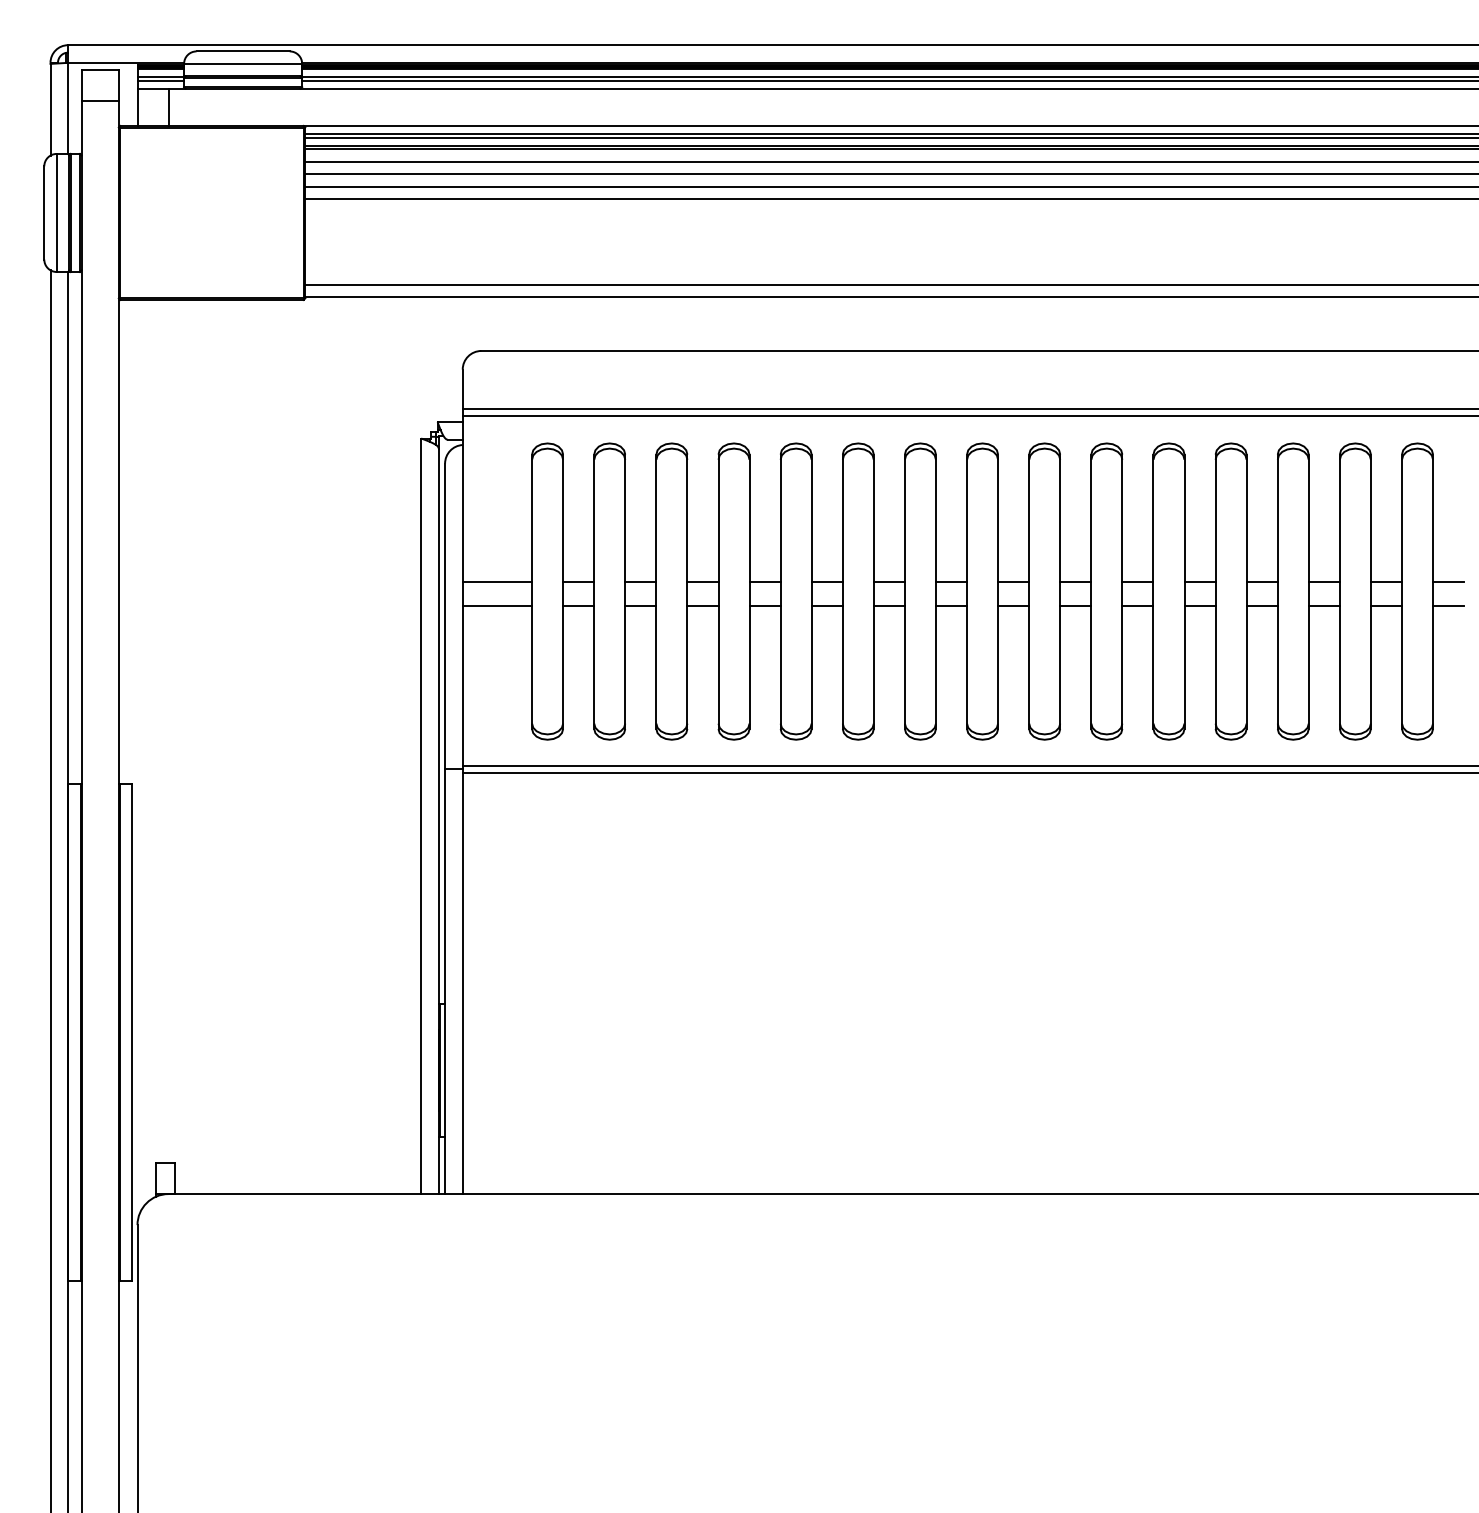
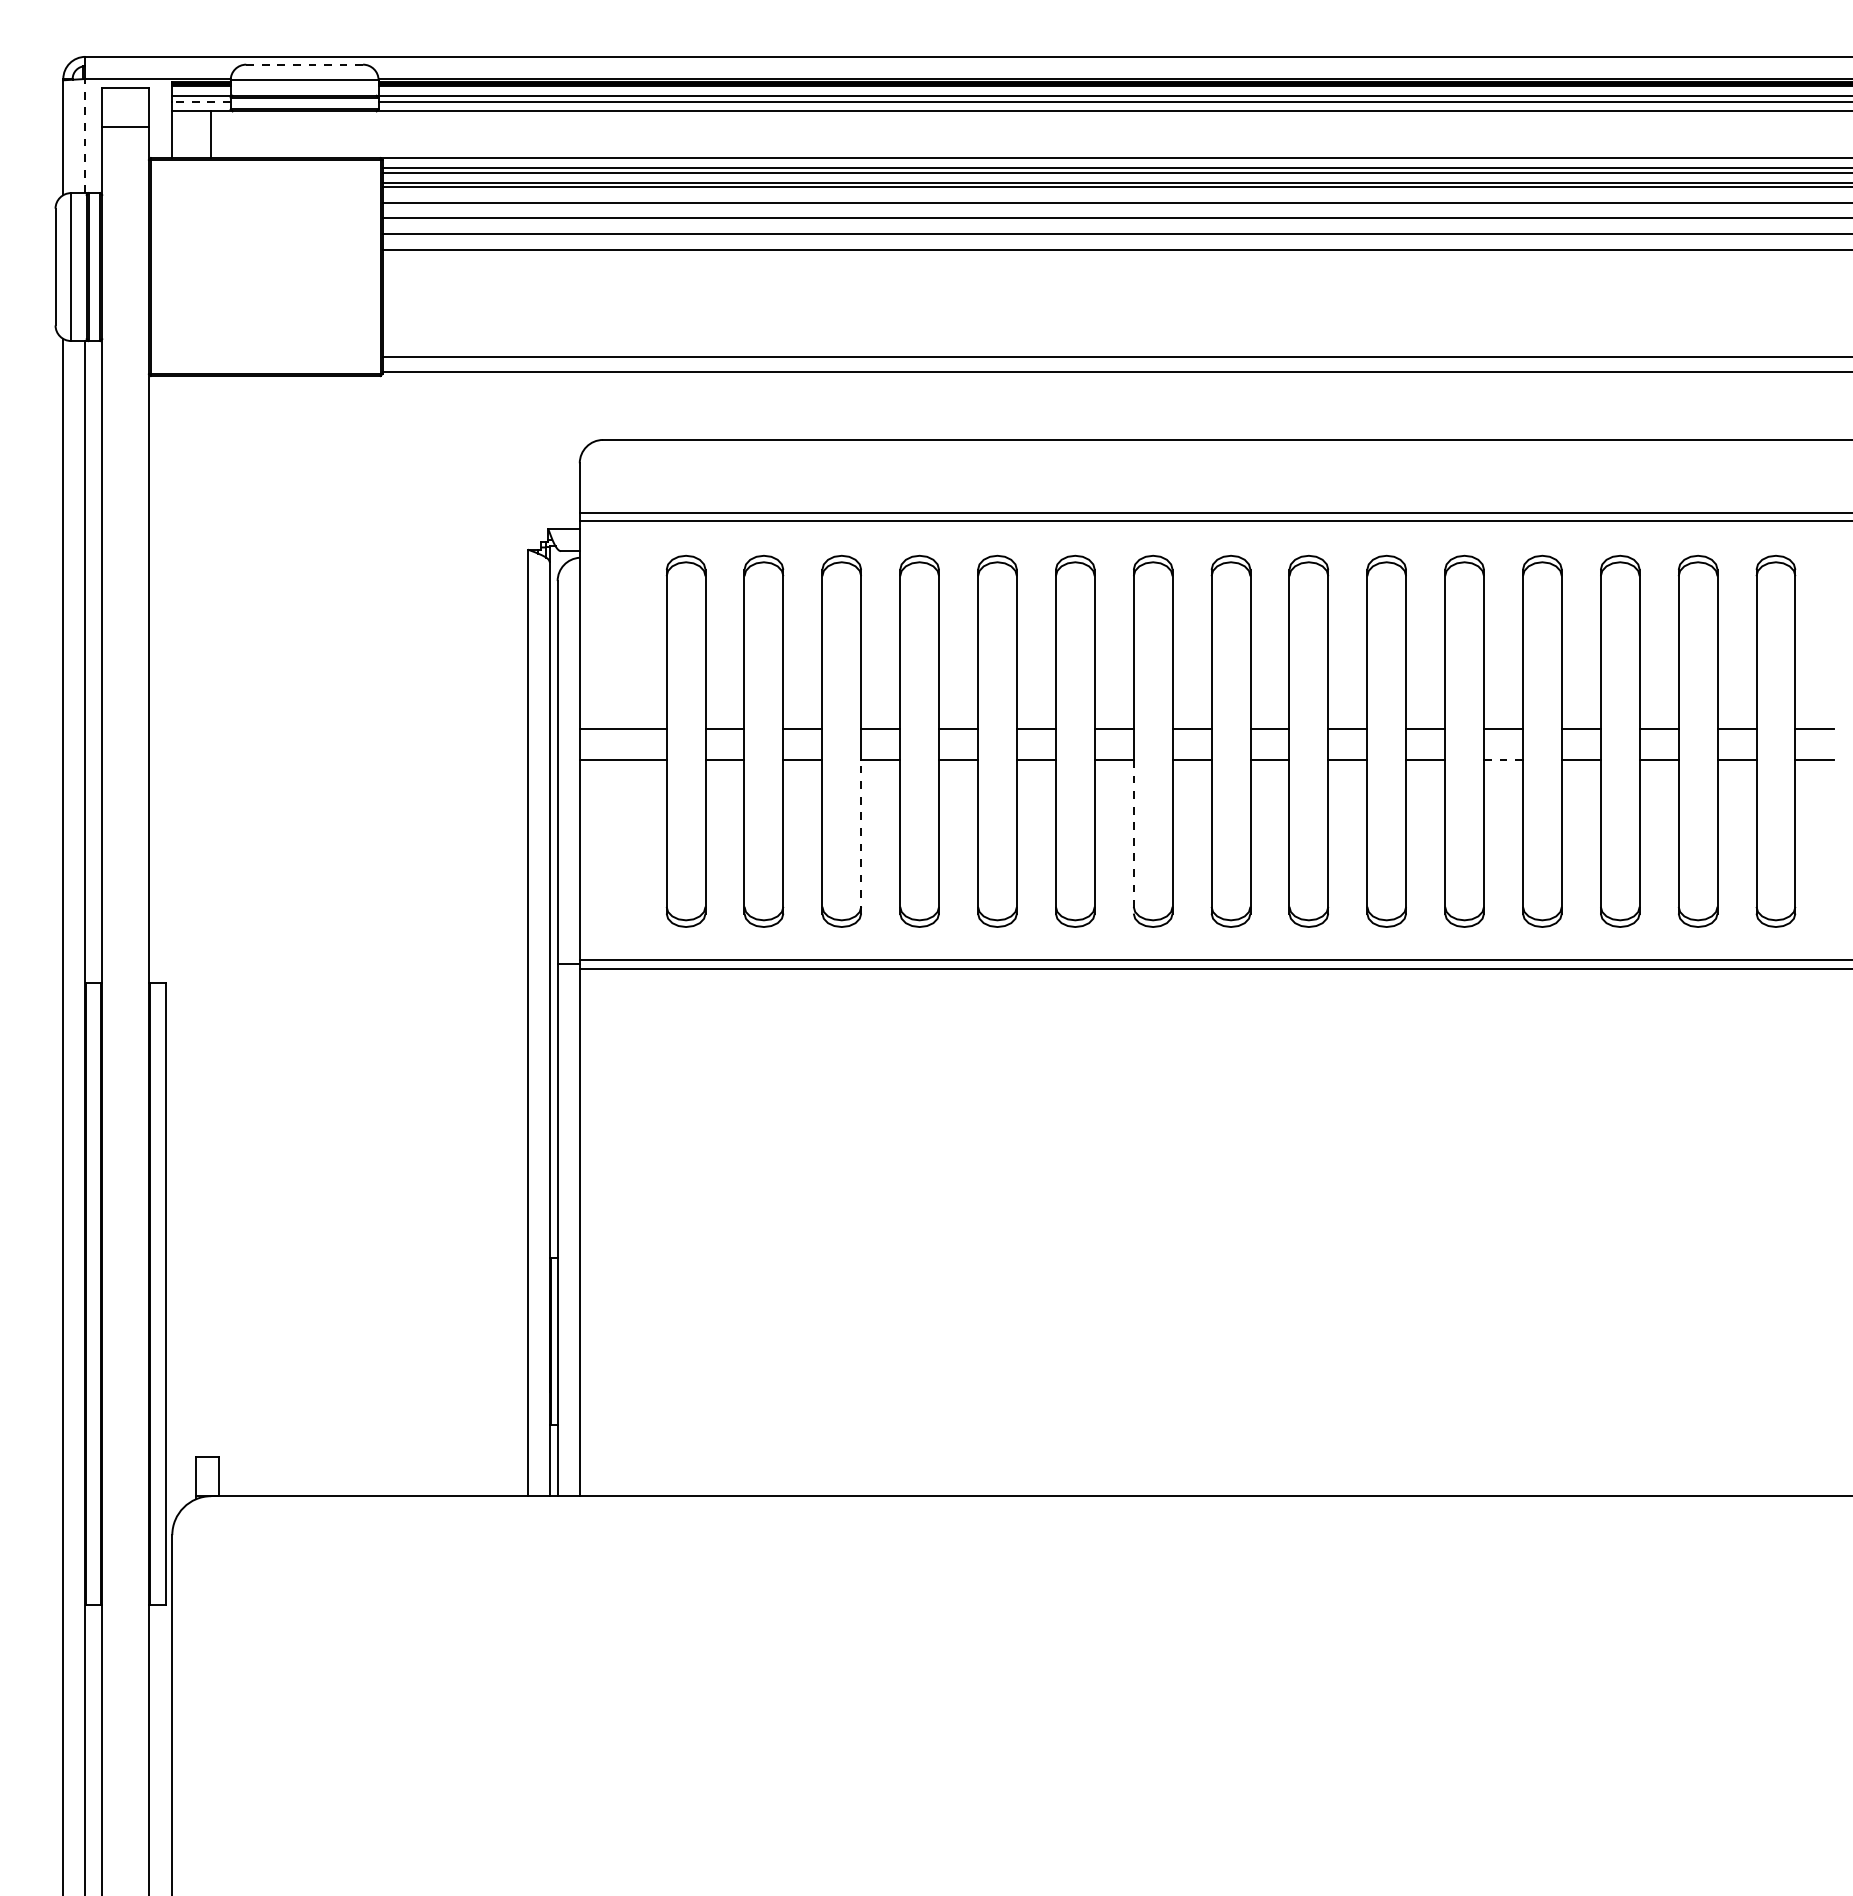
line: (243, 51) -> (305, 64), solid -> dashed
line: (160, 80) -> (201, 101), solid -> dashed
line: (68, 107) -> (85, 135), solid -> dashed
line: (1200, 606) -> (1503, 760), solid -> dashed
line: (687, 667) -> (861, 836), solid -> dashed
line: (904, 667) -> (1133, 836), solid -> dashed

